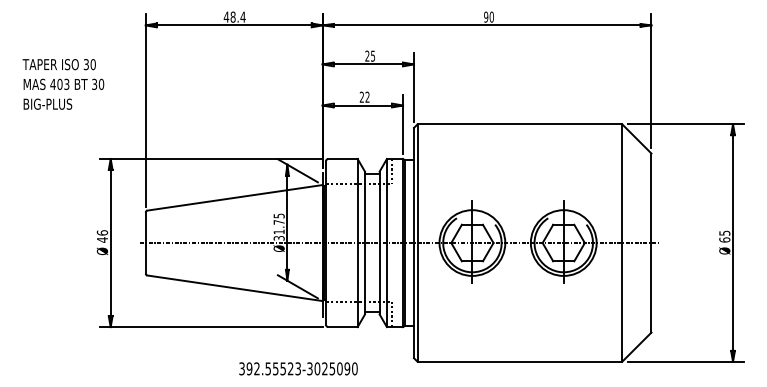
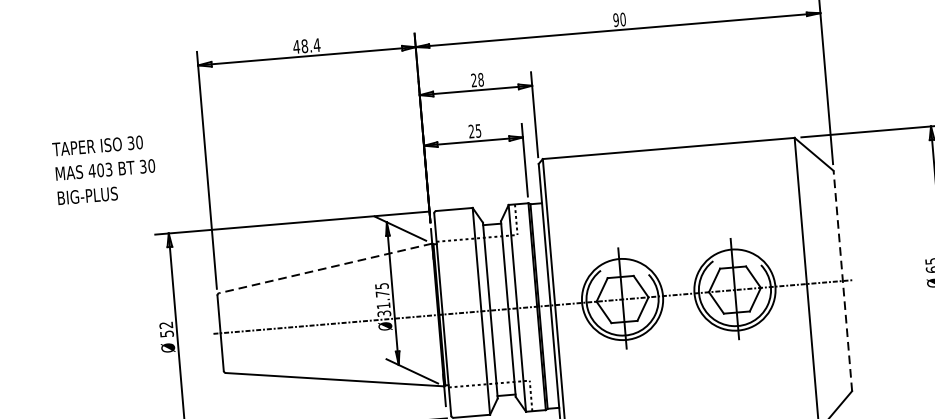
text: (373, 55) -> (481, 78), 25 -> 28
text: (63, 84) -> (104, 170), moved
text: (367, 96) -> (478, 130), 22 -> 25
line: (234, 197) -> (325, 268), solid -> dashed
text: (102, 236) -> (166, 329), 46 -> 52
line: (651, 243) -> (842, 281), solid -> dashed

